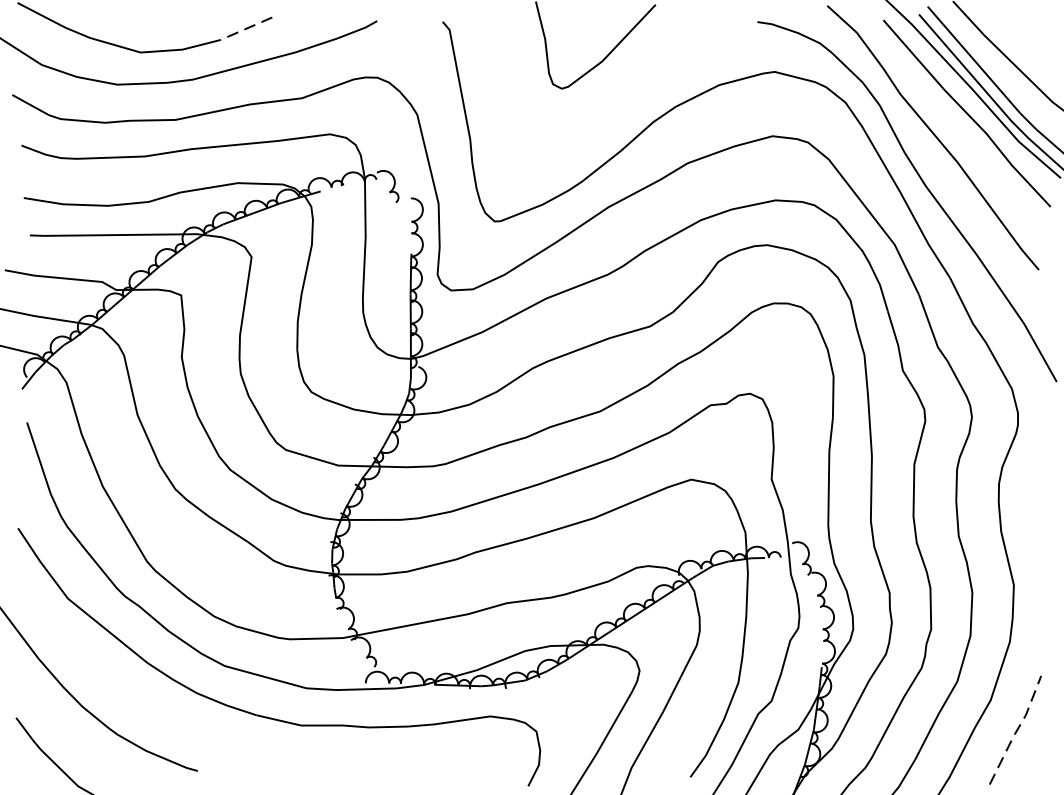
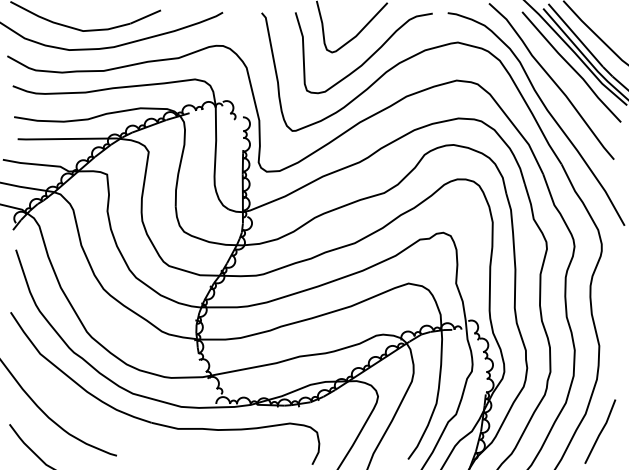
line: (246, 29) -> (145, 17), dashed -> solid
curve: (623, 97) -> (368, 57), added
line: (1017, 731) -> (601, 432), dashed -> solid

